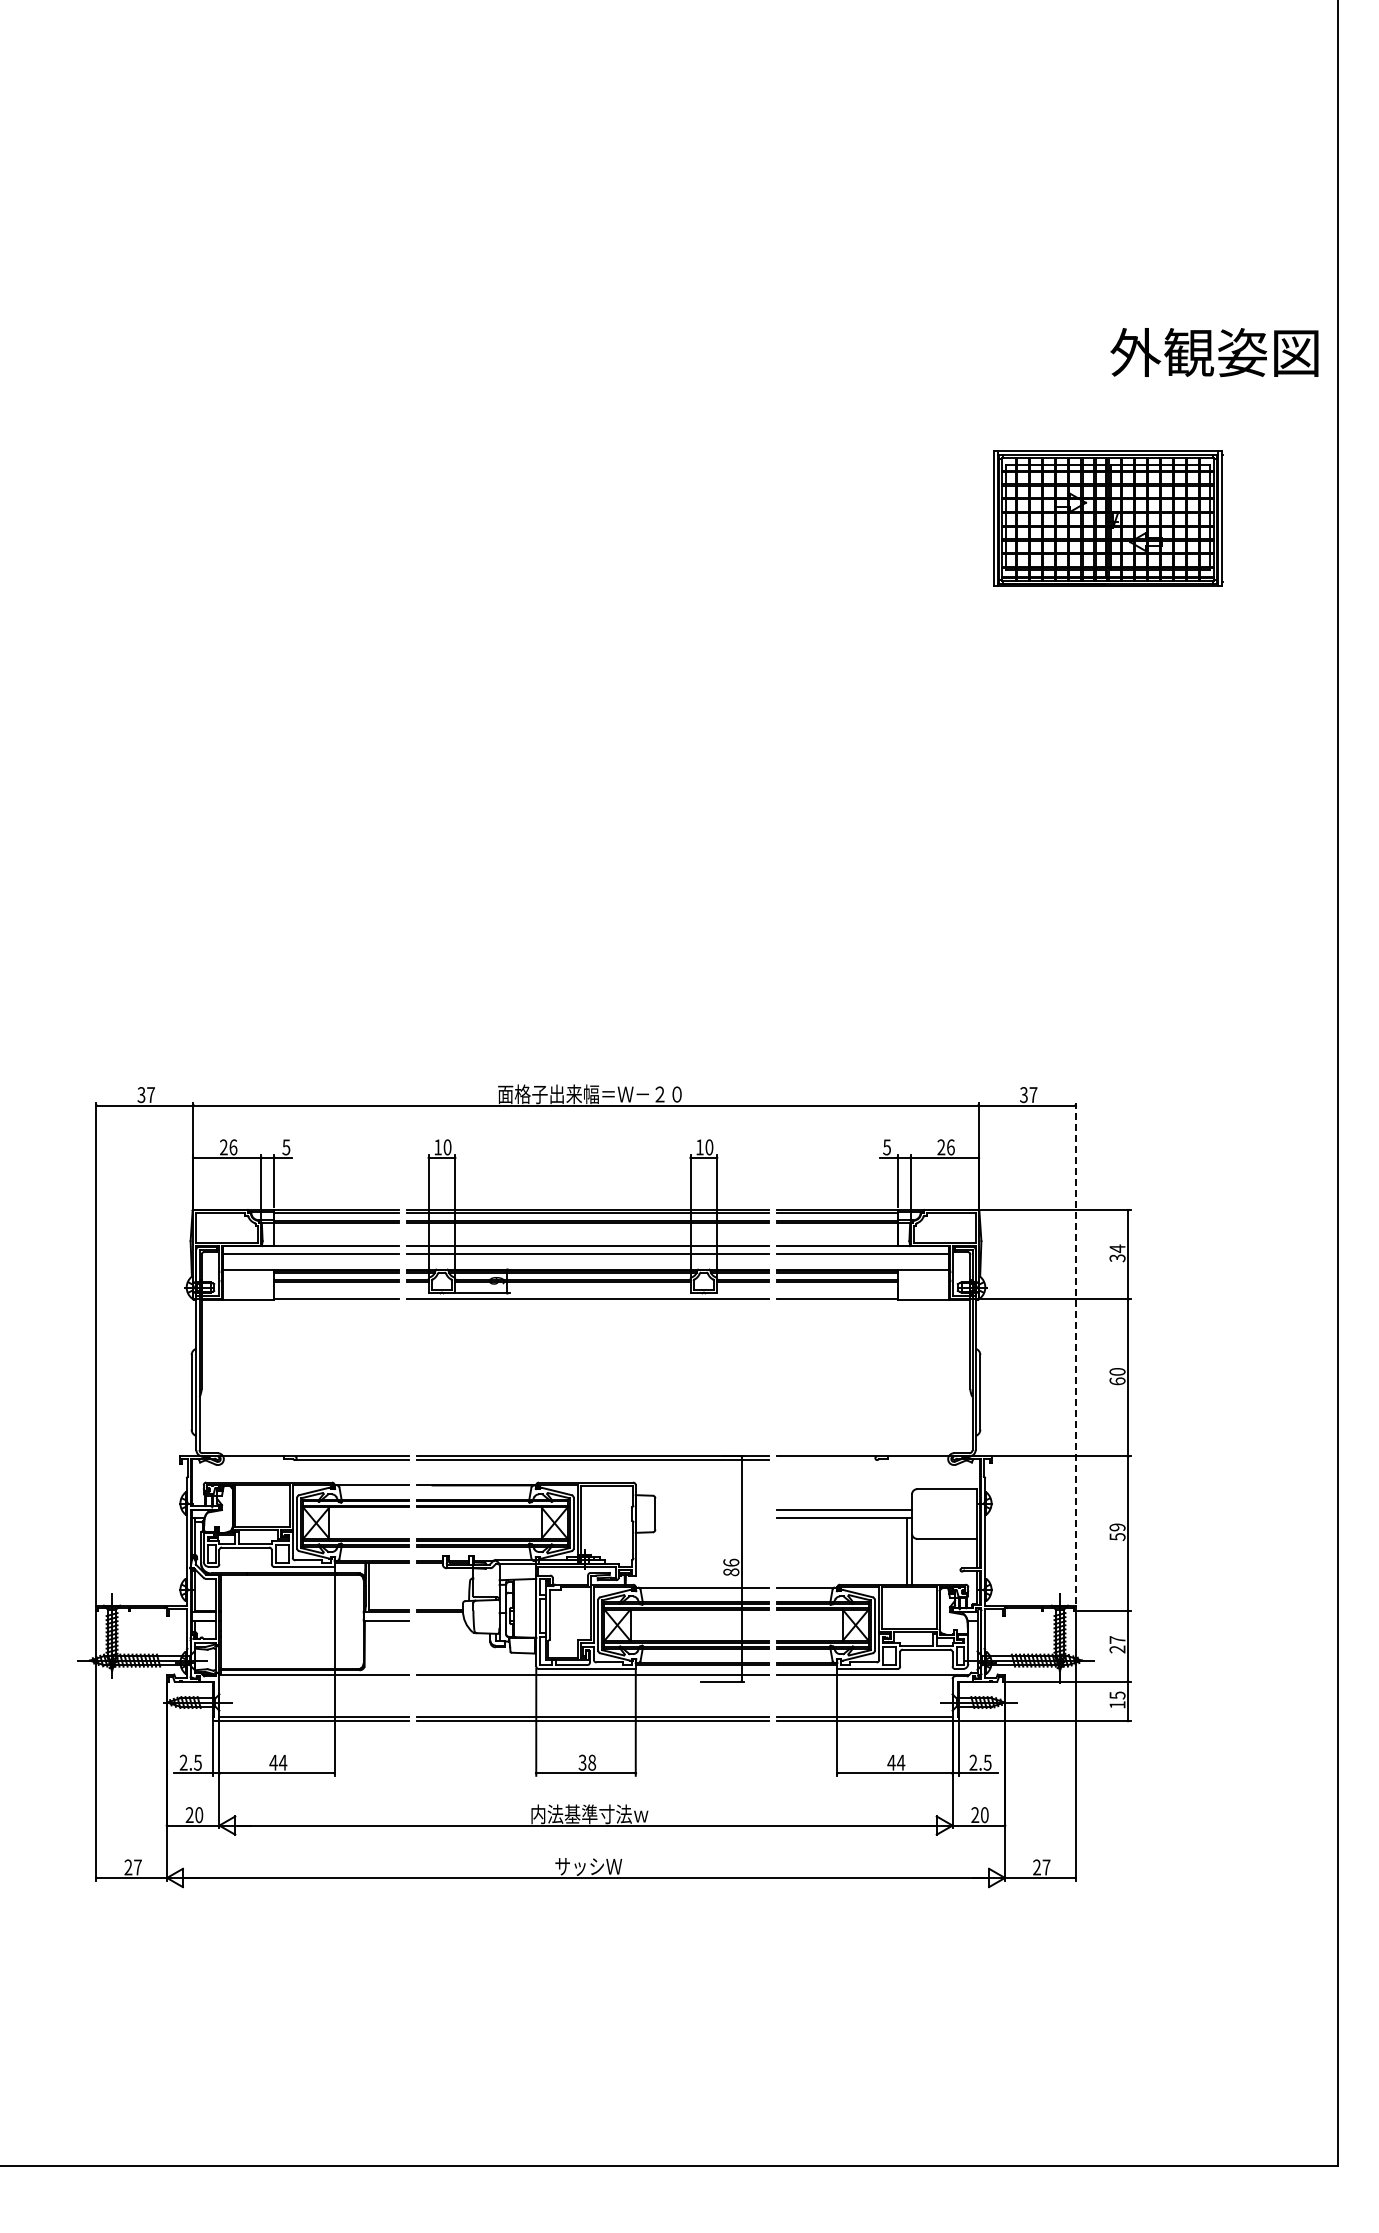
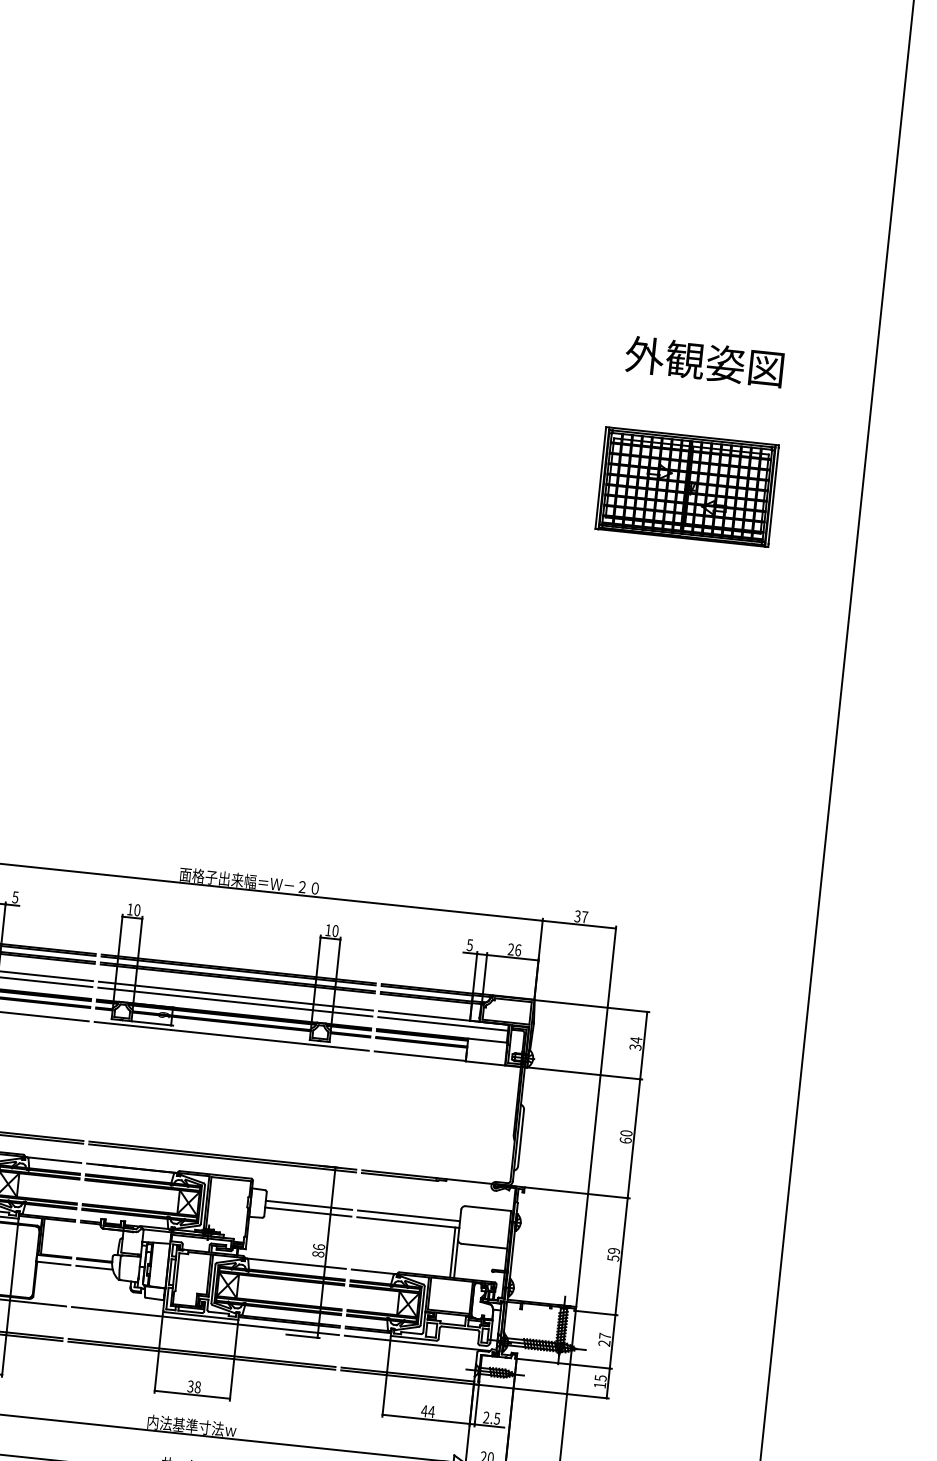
text: (1214, 352) -> (704, 361), moved
line: (1075, 1352) -> (596, 1115), dashed -> solid
line: (827, 1460) -> (399, 1177), added
line: (712, 1509) -> (309, 1205), added
line: (712, 1518) -> (308, 1212), added
line: (440, 1620) -> (94, 1267), added

